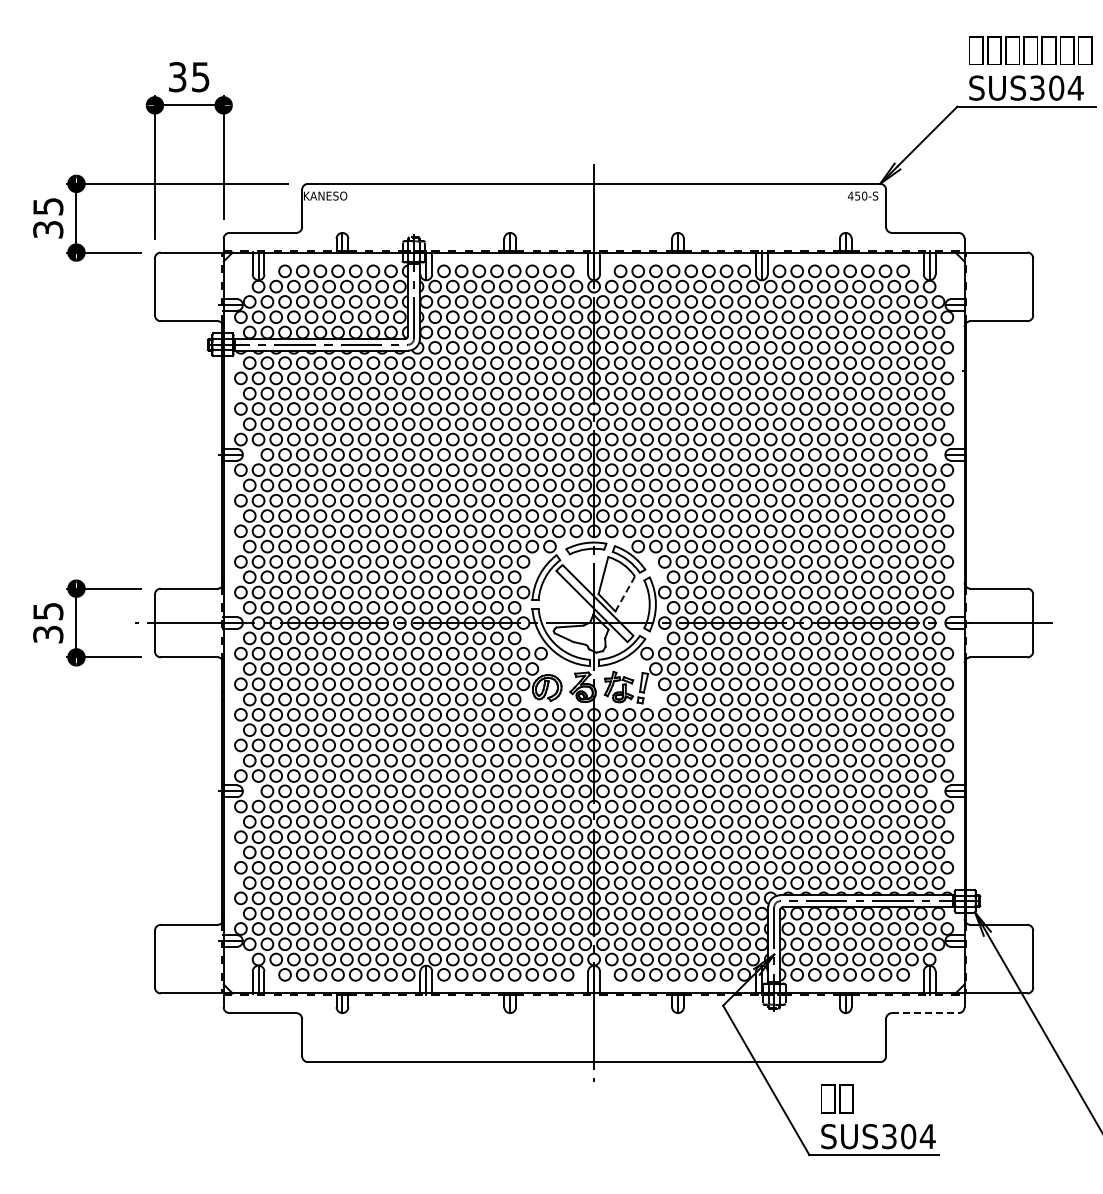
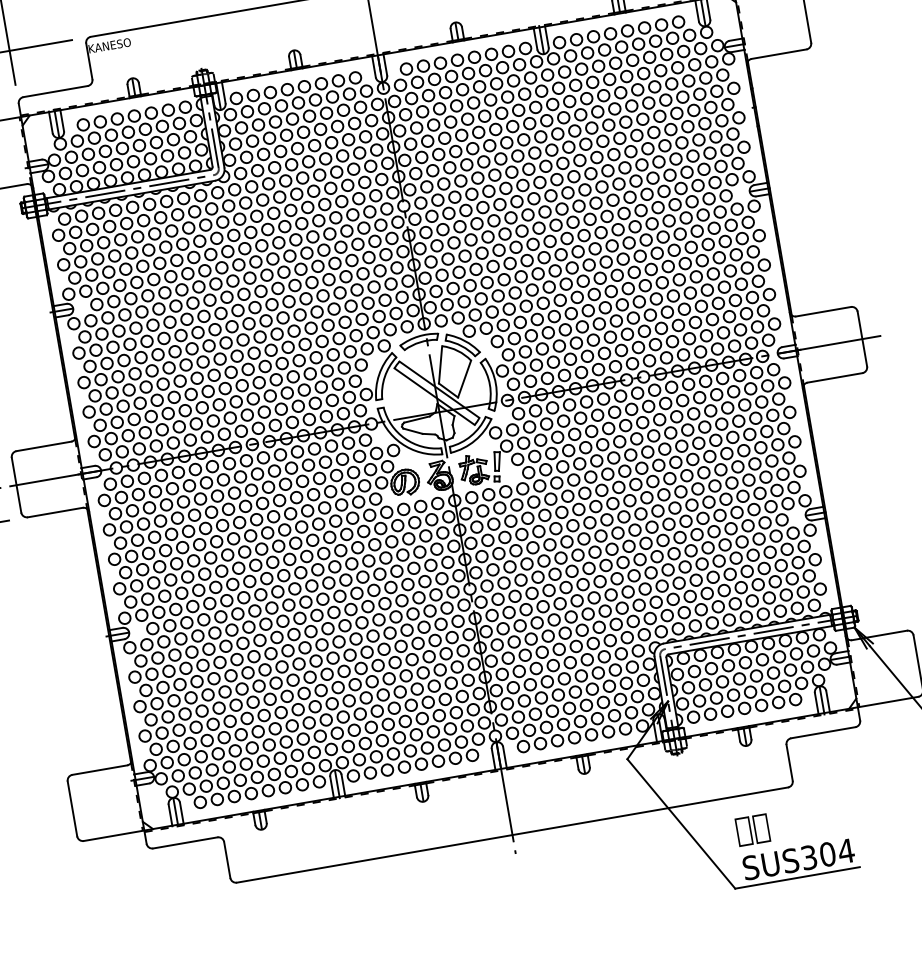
line: (624, 594) -> (463, 379), dashed -> solid
line: (925, 1013) -> (823, 733), dashed -> solid

